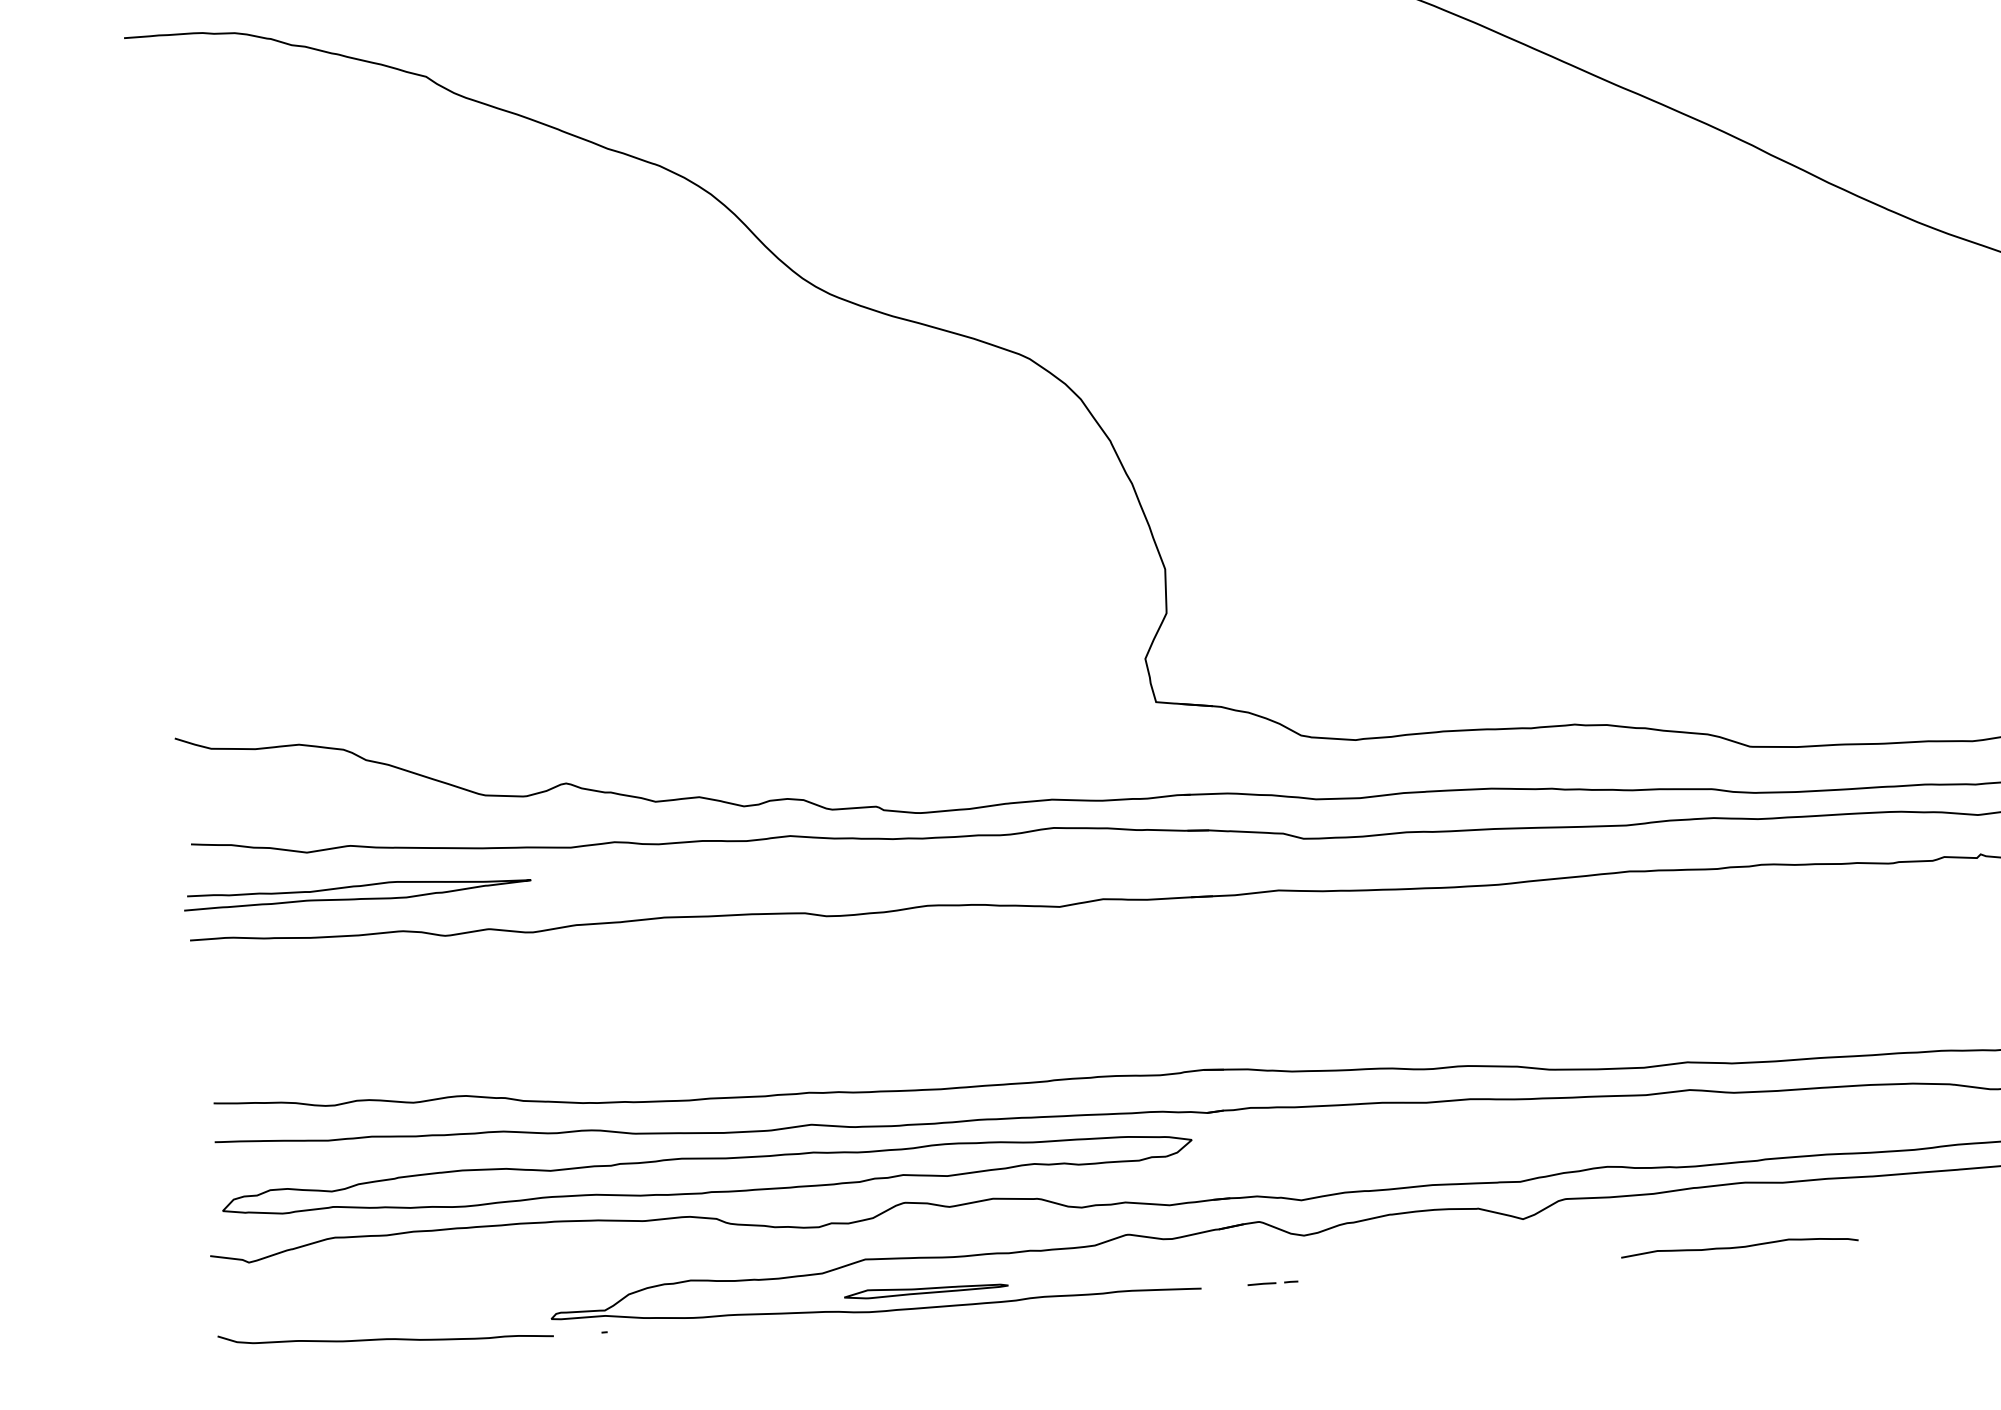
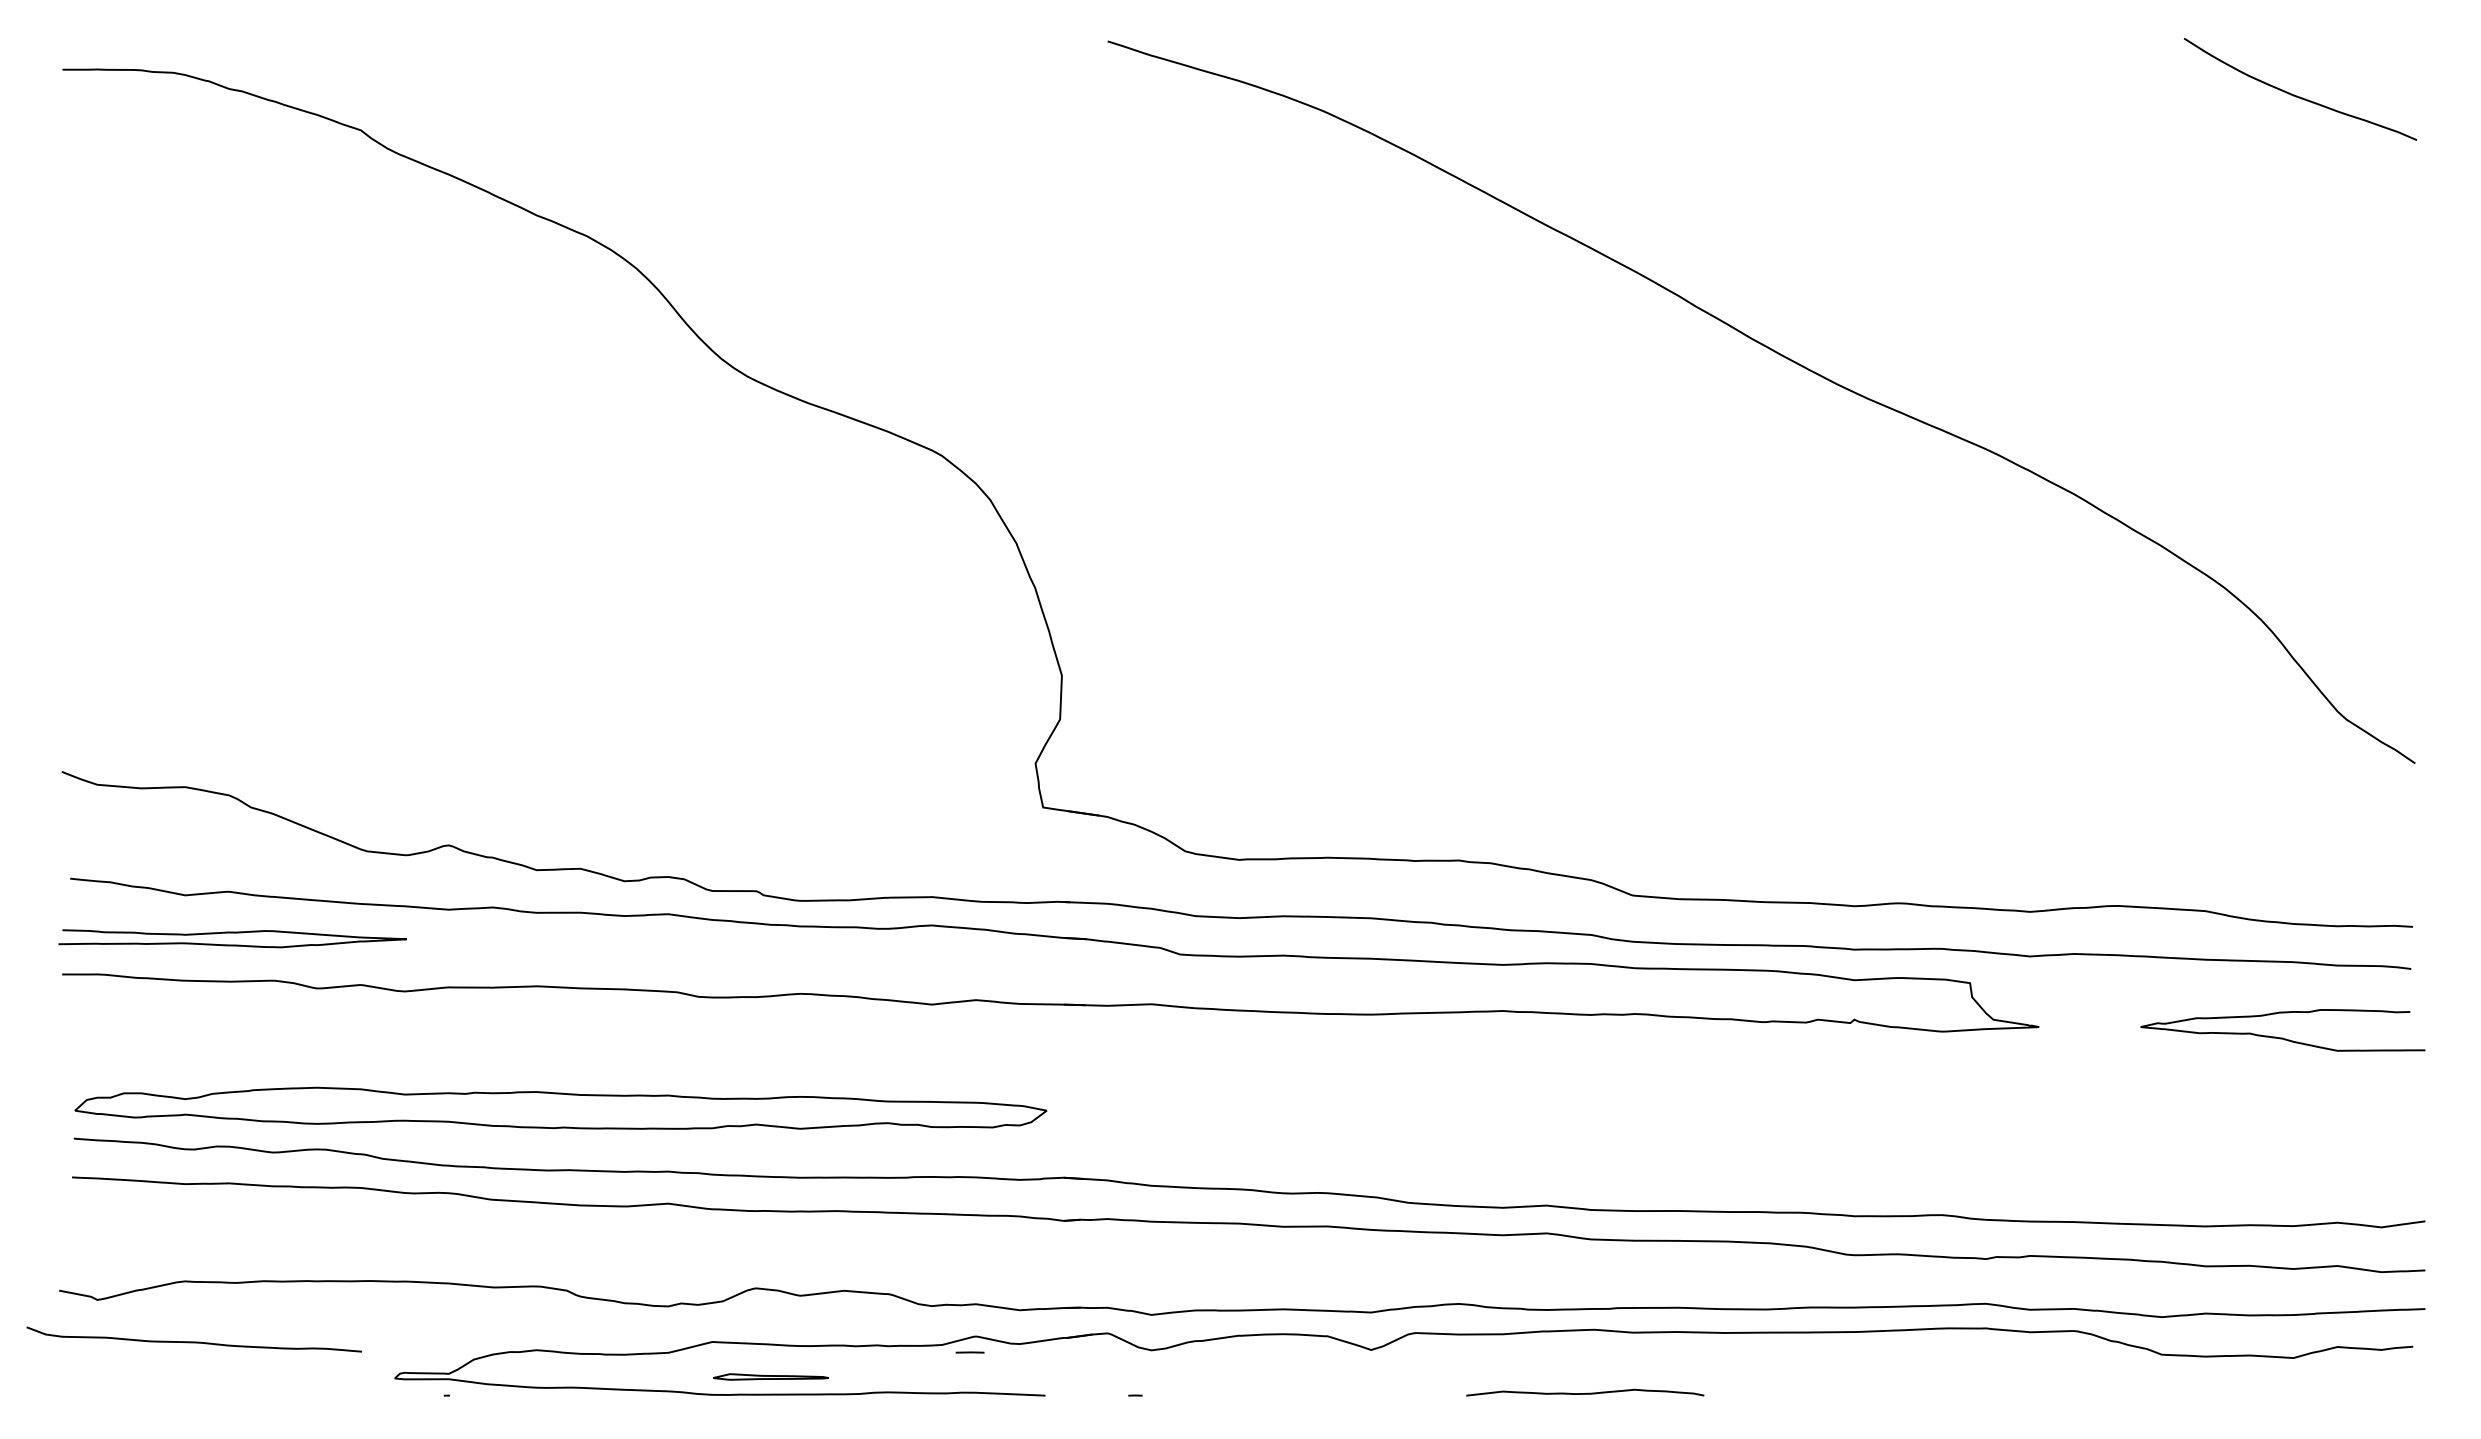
part: (706, 1172) -> (560, 1107), moved
line: (1261, 1284) -> (969, 1352), moved
part: (925, 1289) -> (770, 1376), size x0.7
curve: (386, 1338) -> (194, 1341), moved

